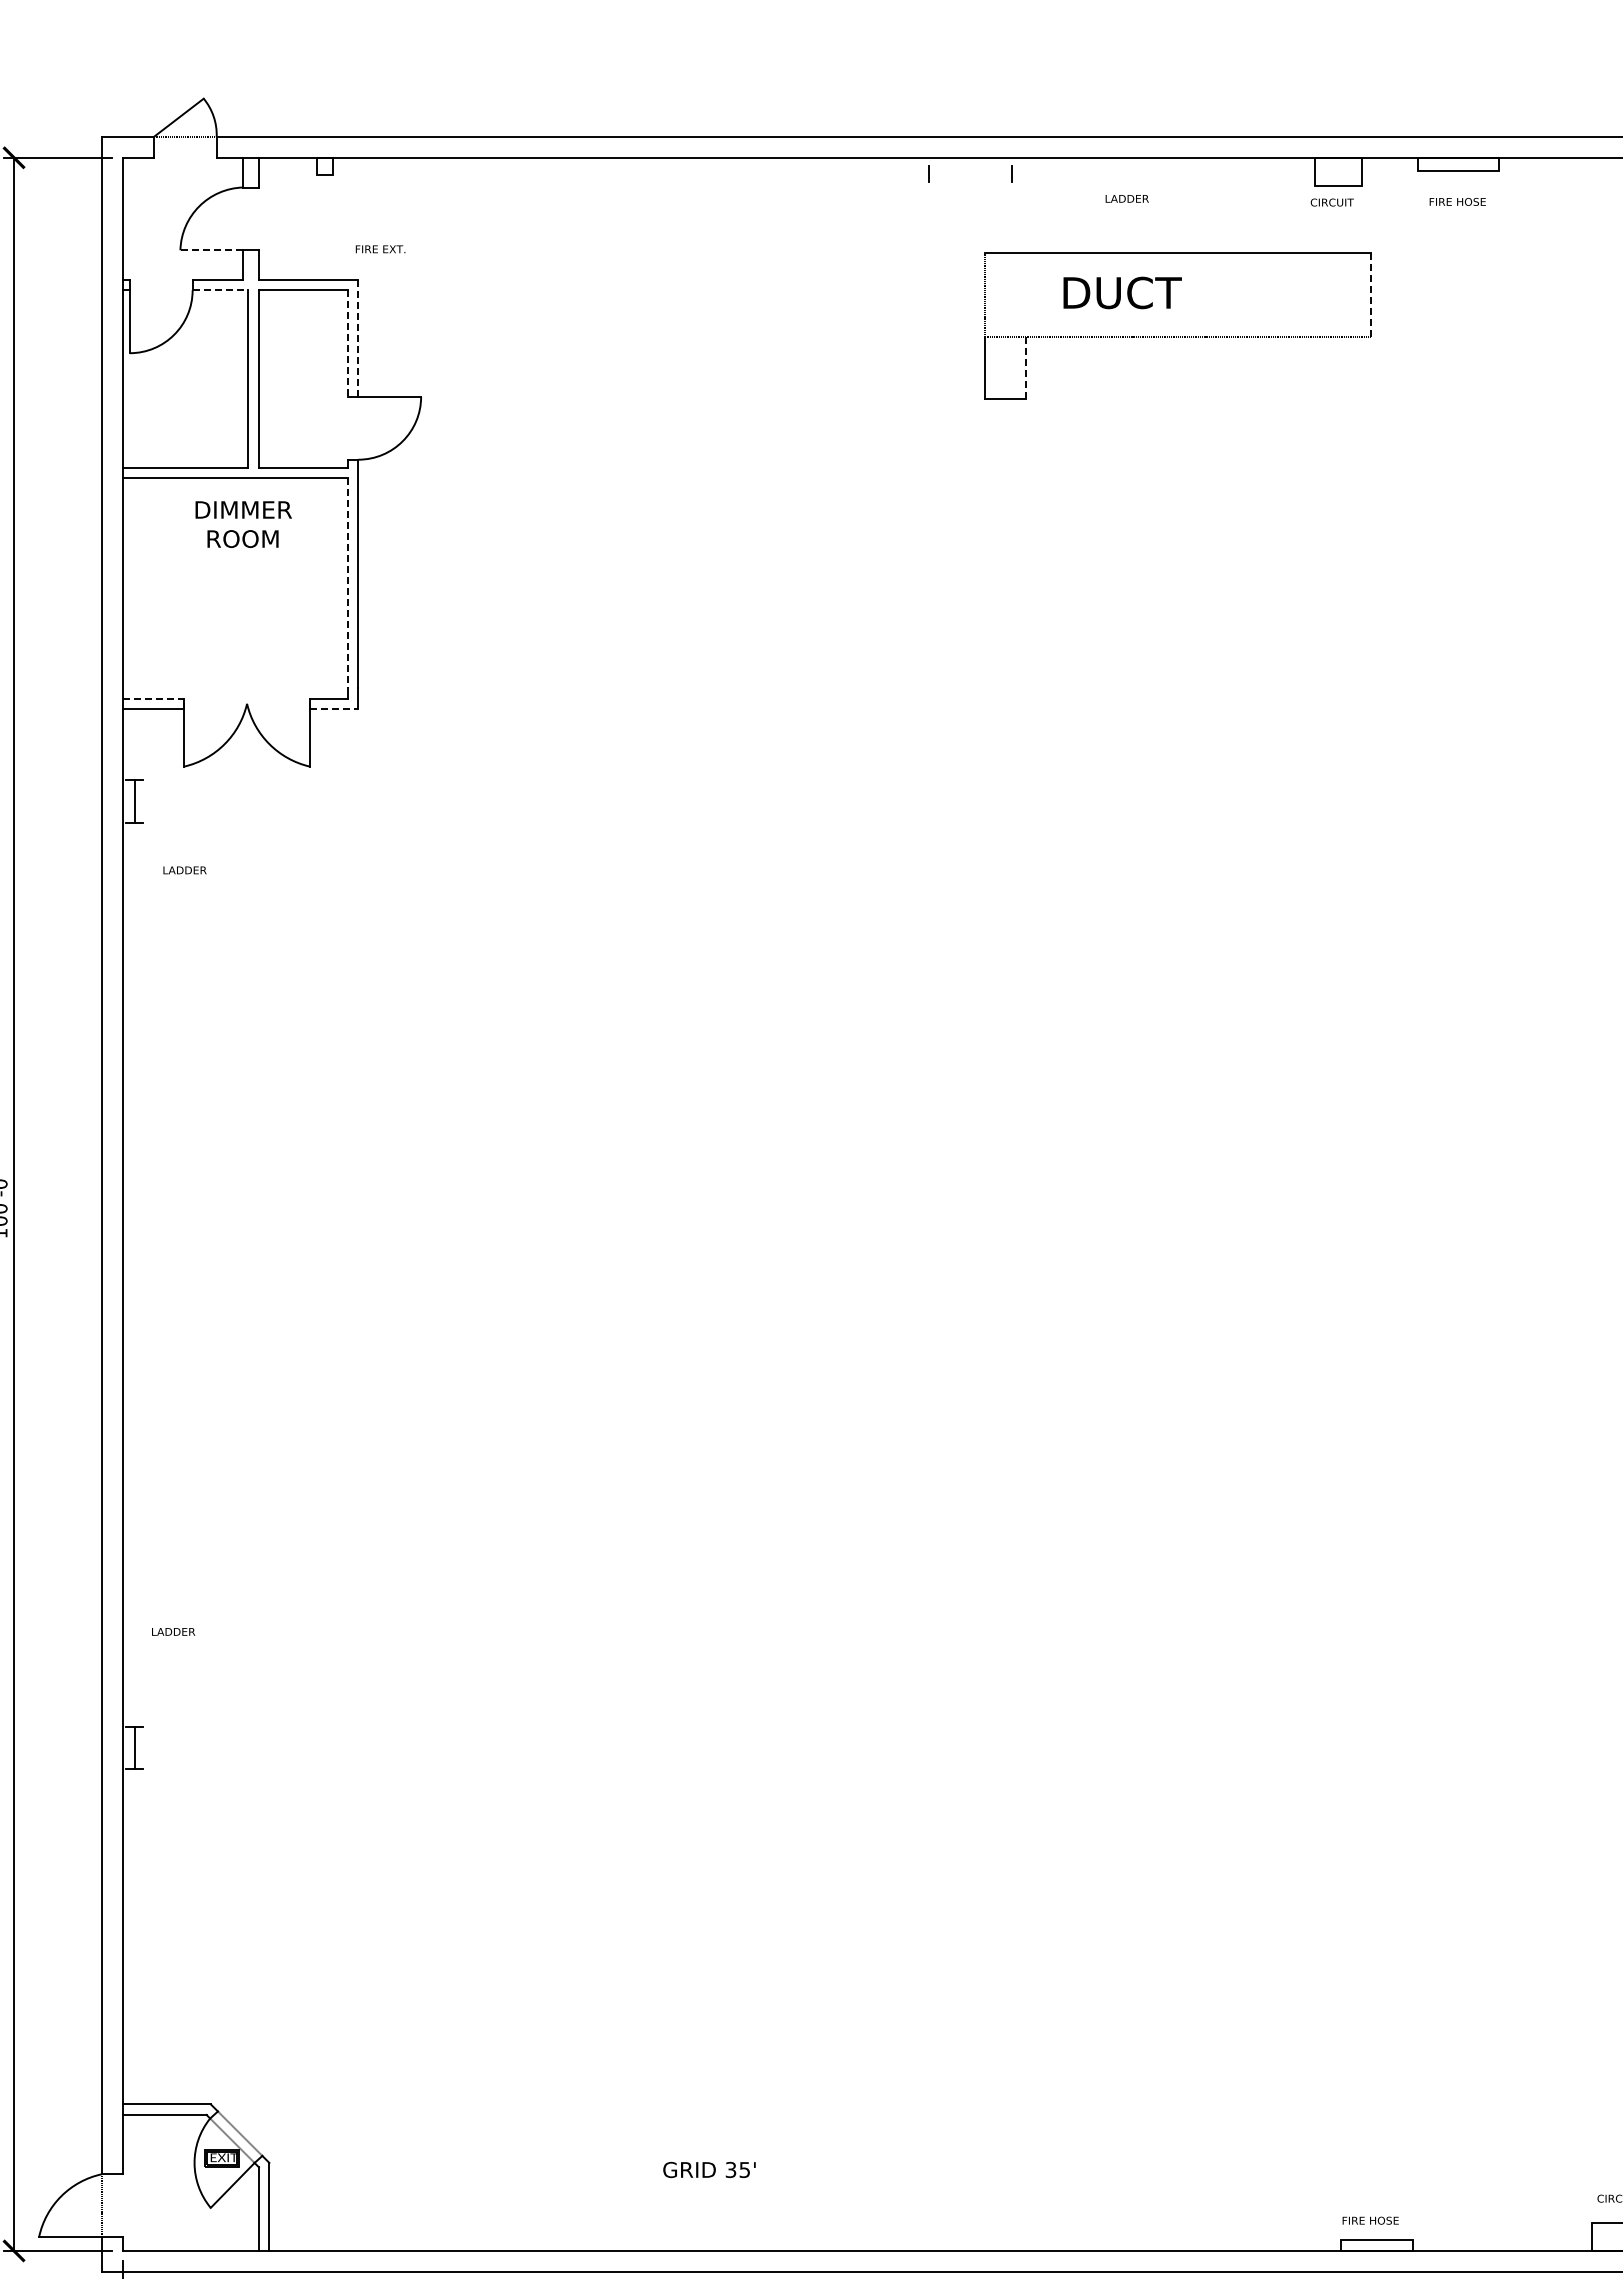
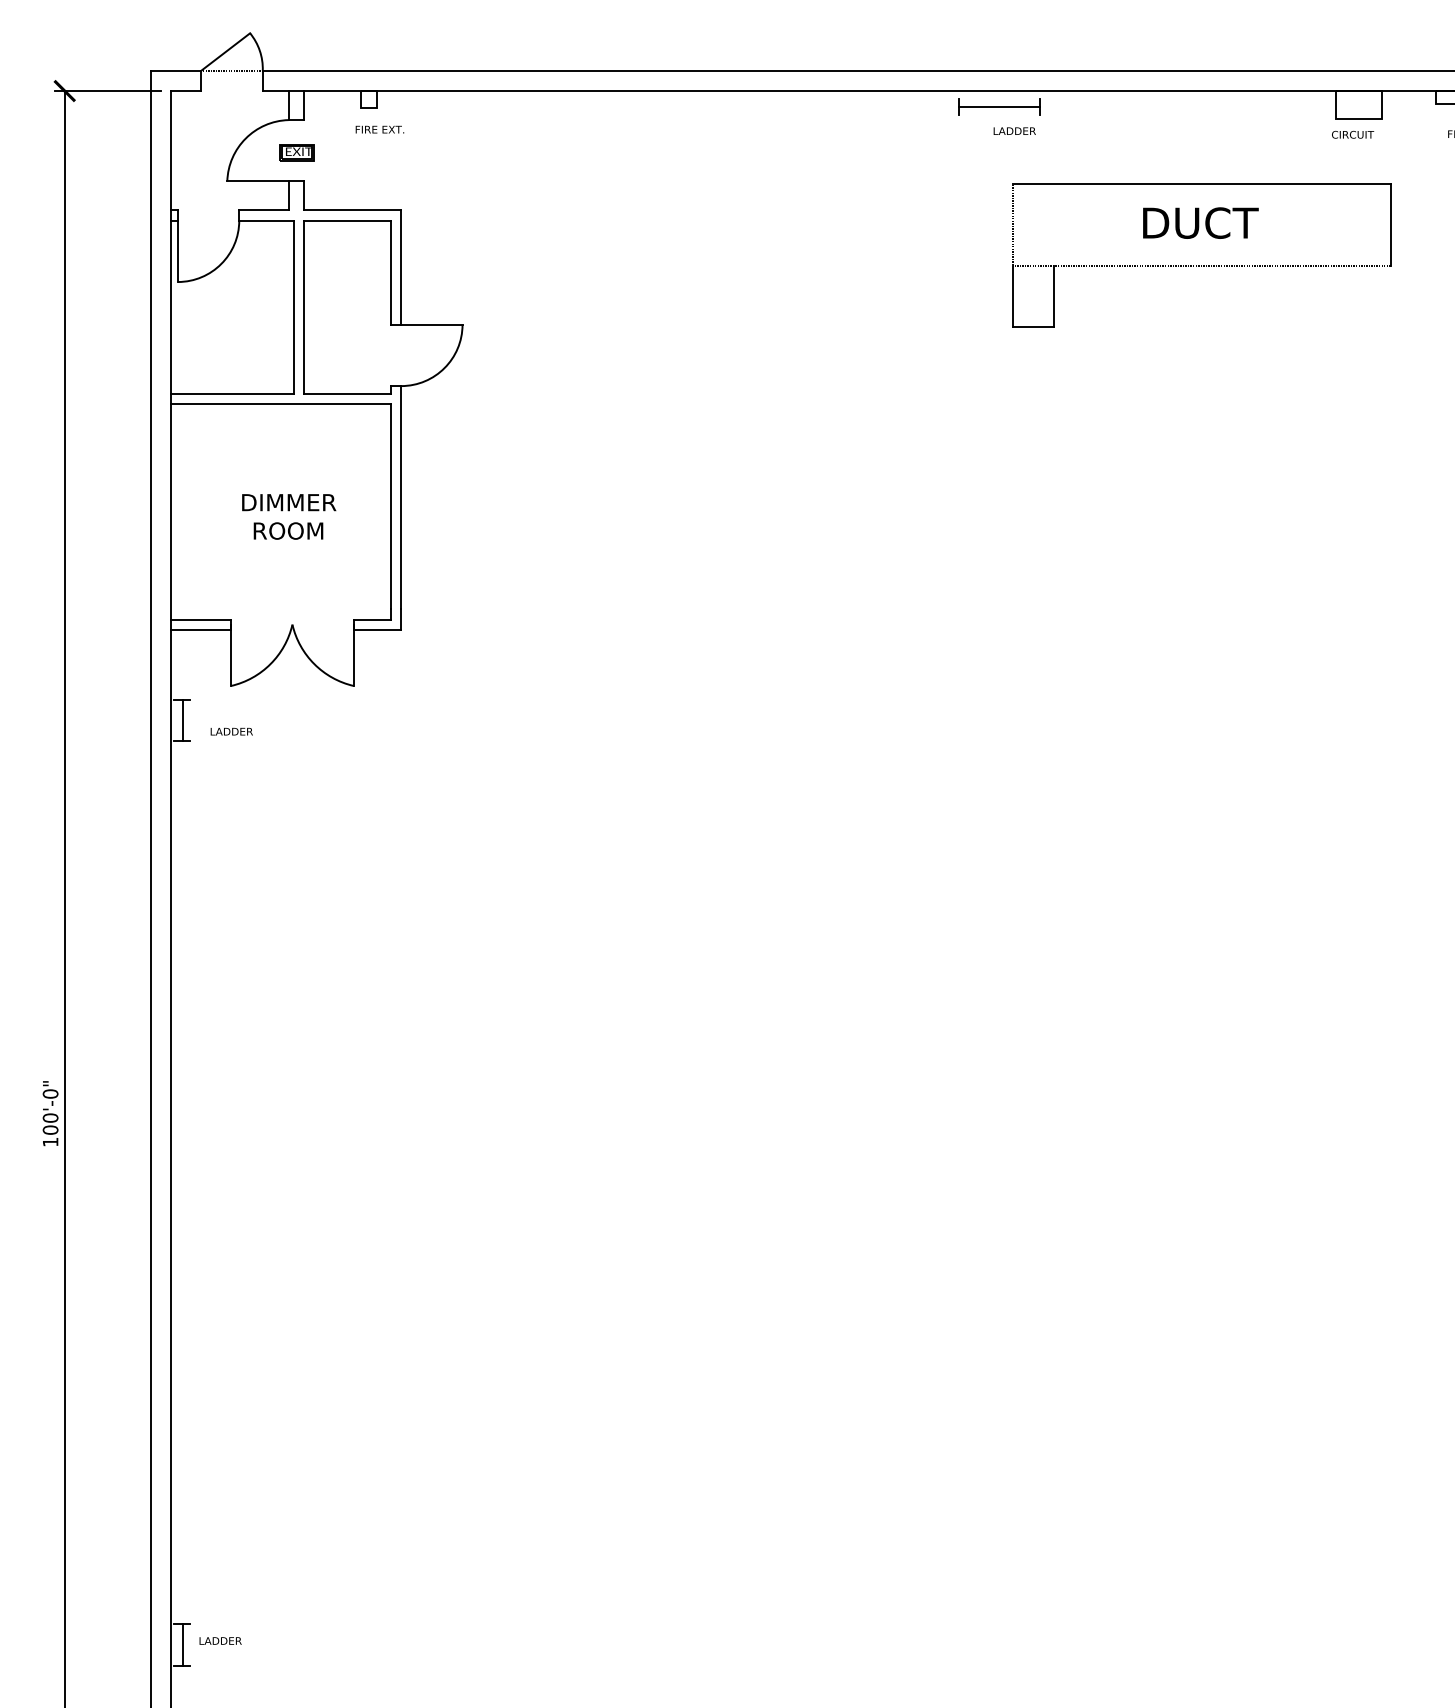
line: (970, 173) -> (999, 106), added
text: (1126, 198) -> (1014, 130), moved
part: (251, 220) -> (296, 152), added
text: (380, 249) -> (379, 129), moved
line: (211, 250) -> (257, 181), dashed -> solid
line: (220, 290) -> (266, 220), dashed -> solid
text: (1122, 292) -> (1200, 222), moved
line: (1371, 294) -> (1391, 224), dashed -> solid
line: (358, 338) -> (401, 267), dashed -> solid
line: (347, 344) -> (390, 273), dashed -> solid
line: (1026, 367) -> (1054, 295), dashed -> solid
text: (243, 524) -> (288, 516), moved
line: (347, 583) -> (390, 507), dashed -> solid
line: (153, 698) -> (201, 619), dashed -> solid
line: (334, 709) -> (377, 630), dashed -> solid
text: (184, 870) -> (231, 731), moved
text: (173, 1631) -> (220, 1640), moved

